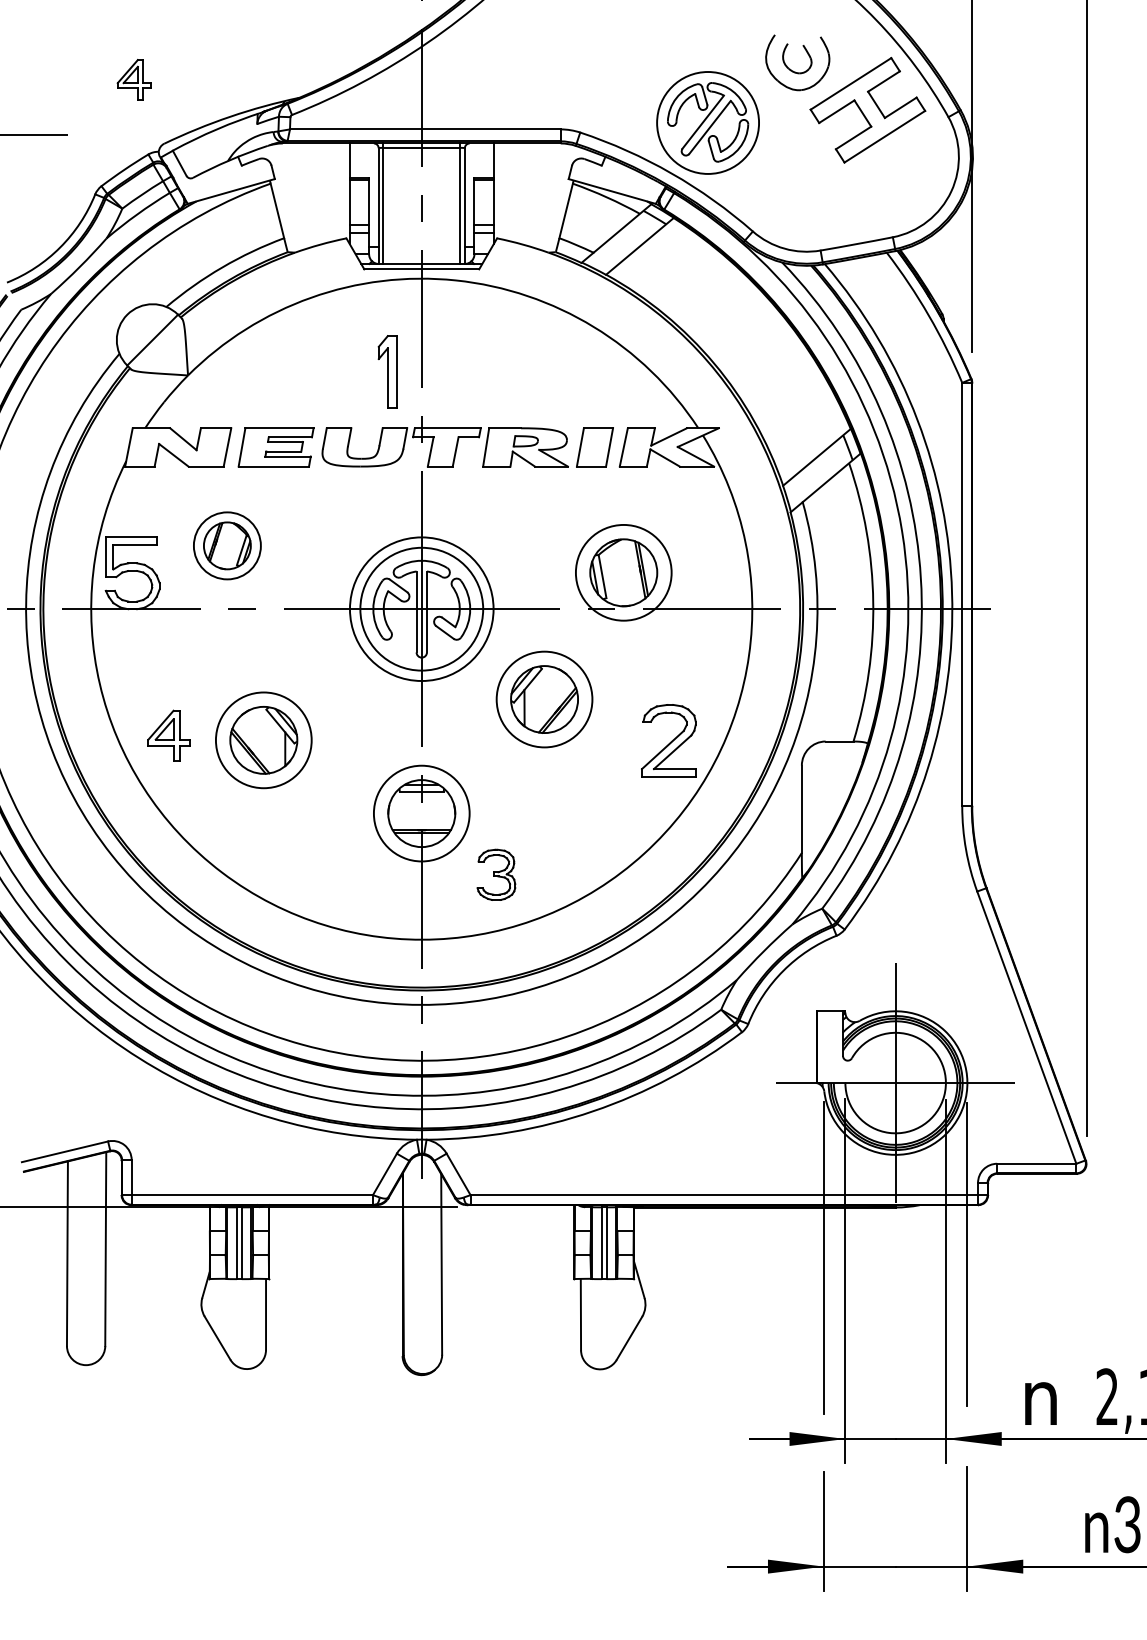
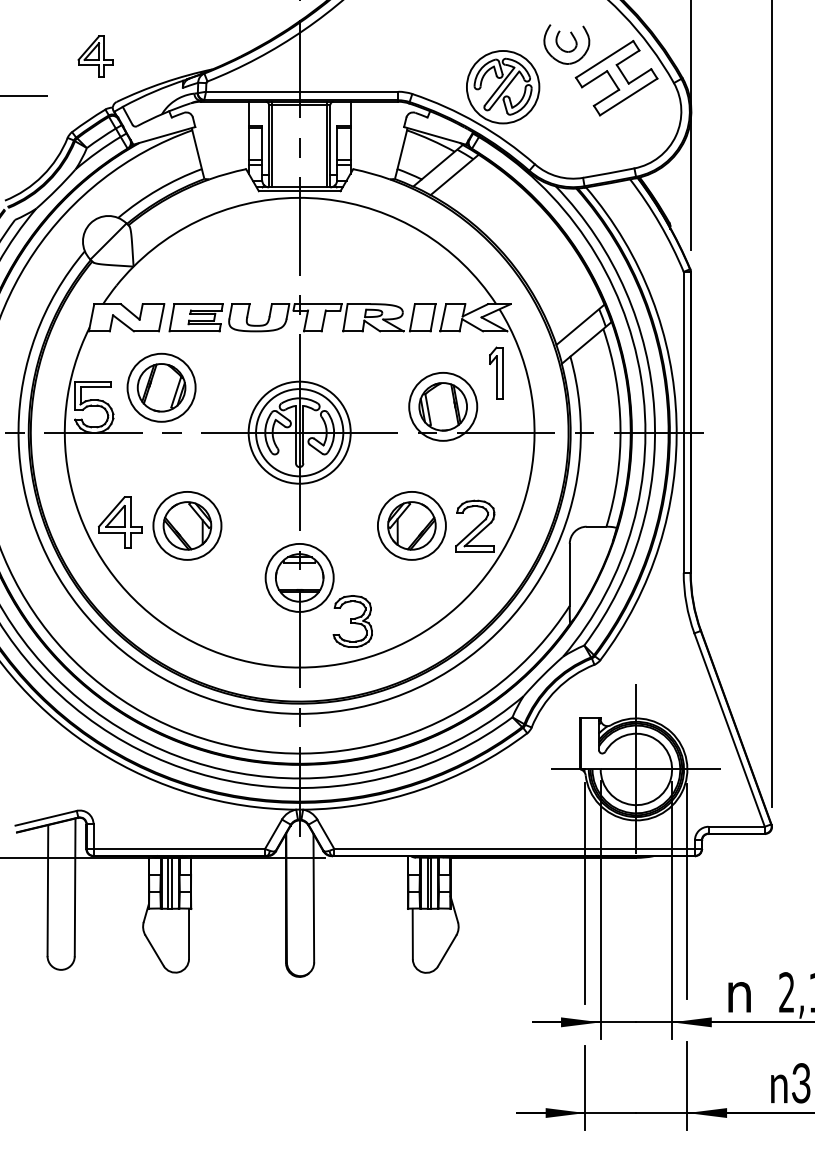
part: (134, 79) -> (95, 56), size x1.43
part: (387, 371) -> (496, 372), moved
part: (227, 545) -> (161, 387), size x1.43
part: (543, 698) -> (411, 525), moved
part: (169, 735) -> (120, 522), size x1.43
part: (496, 874) -> (352, 621), size x1.43

